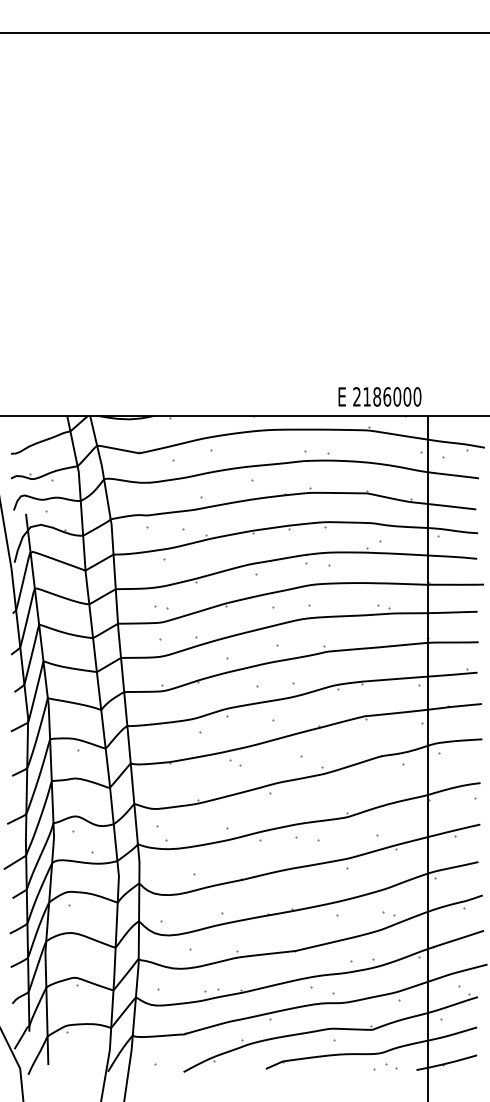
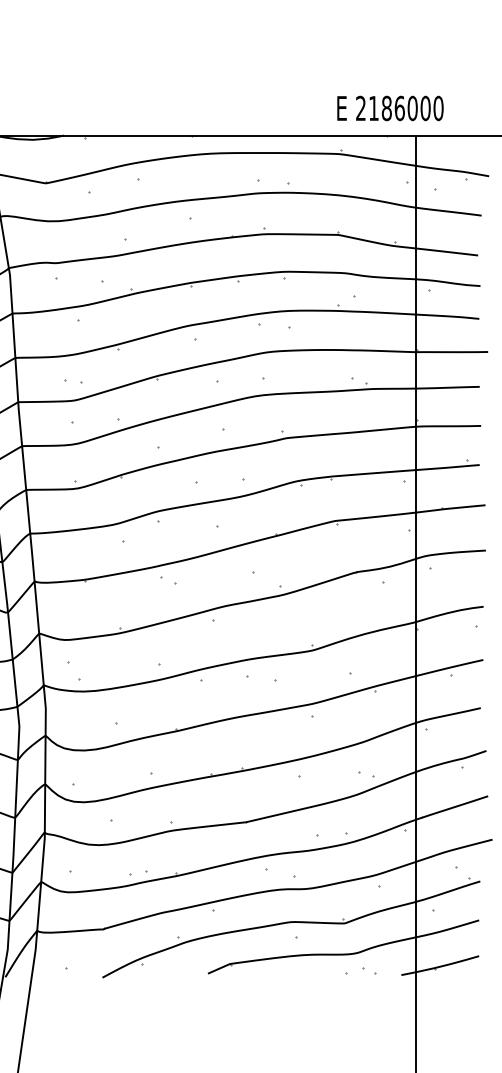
text: (379, 396) -> (389, 107), moved

